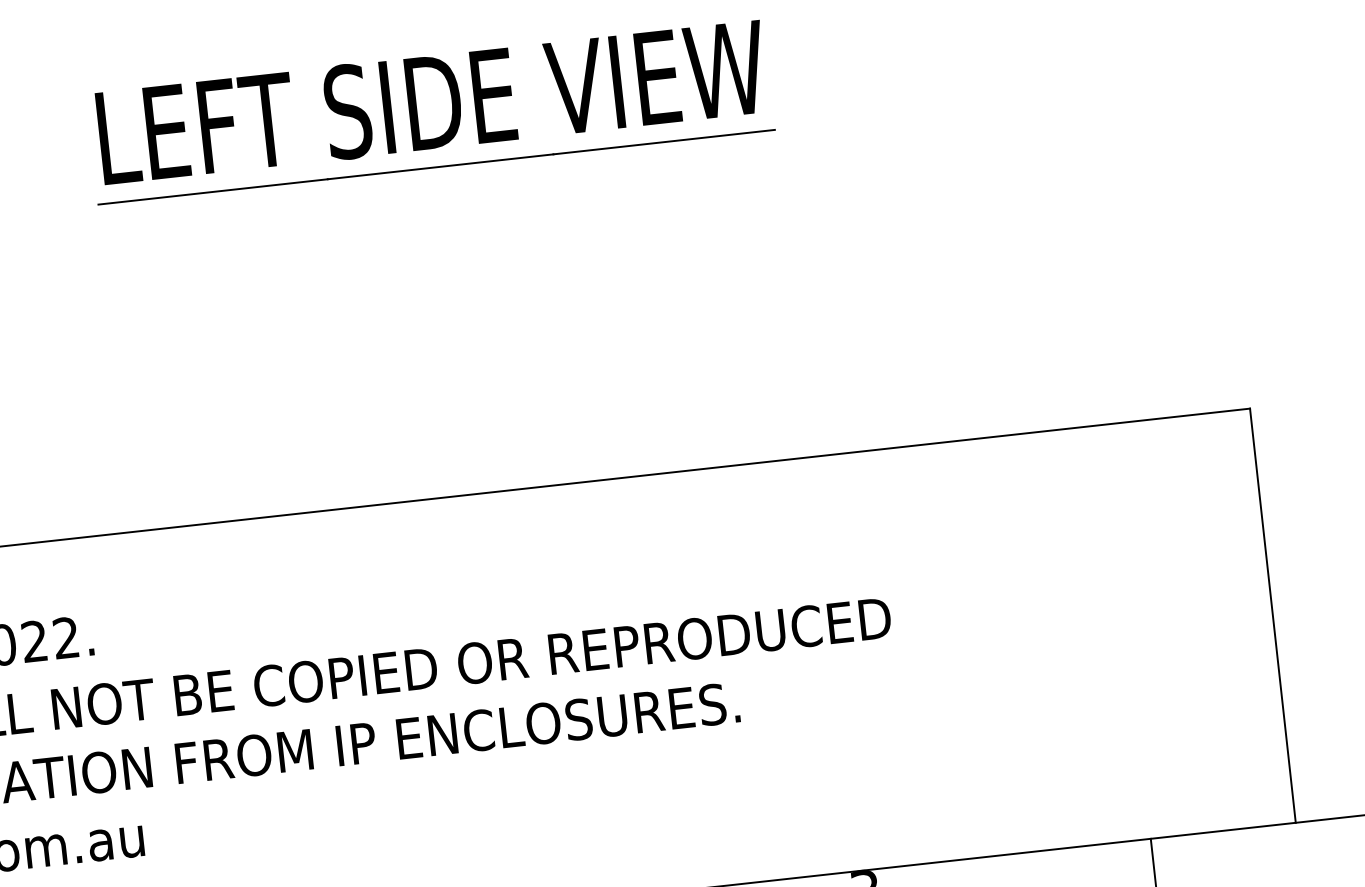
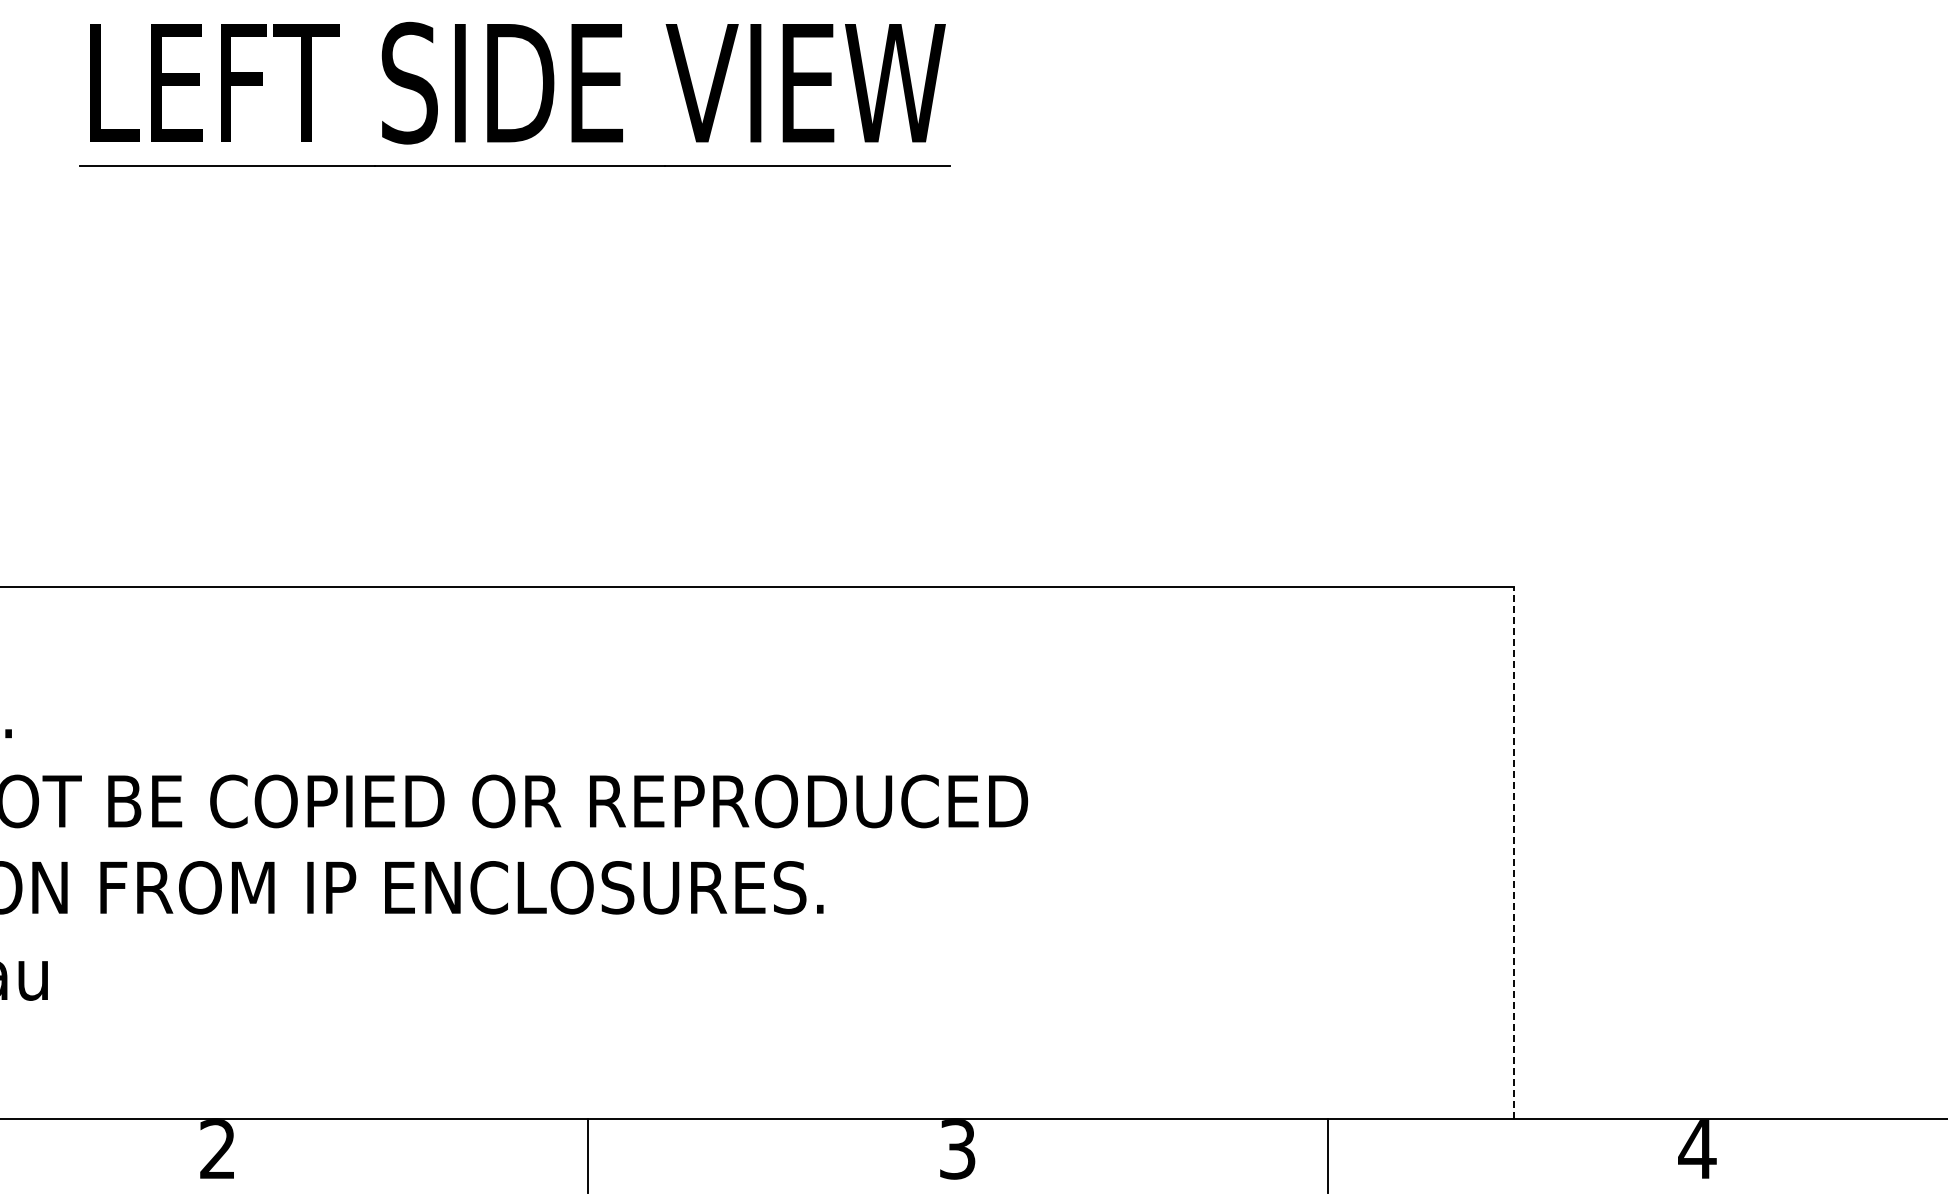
line: (1273, 615) -> (1514, 852), solid -> dashed

